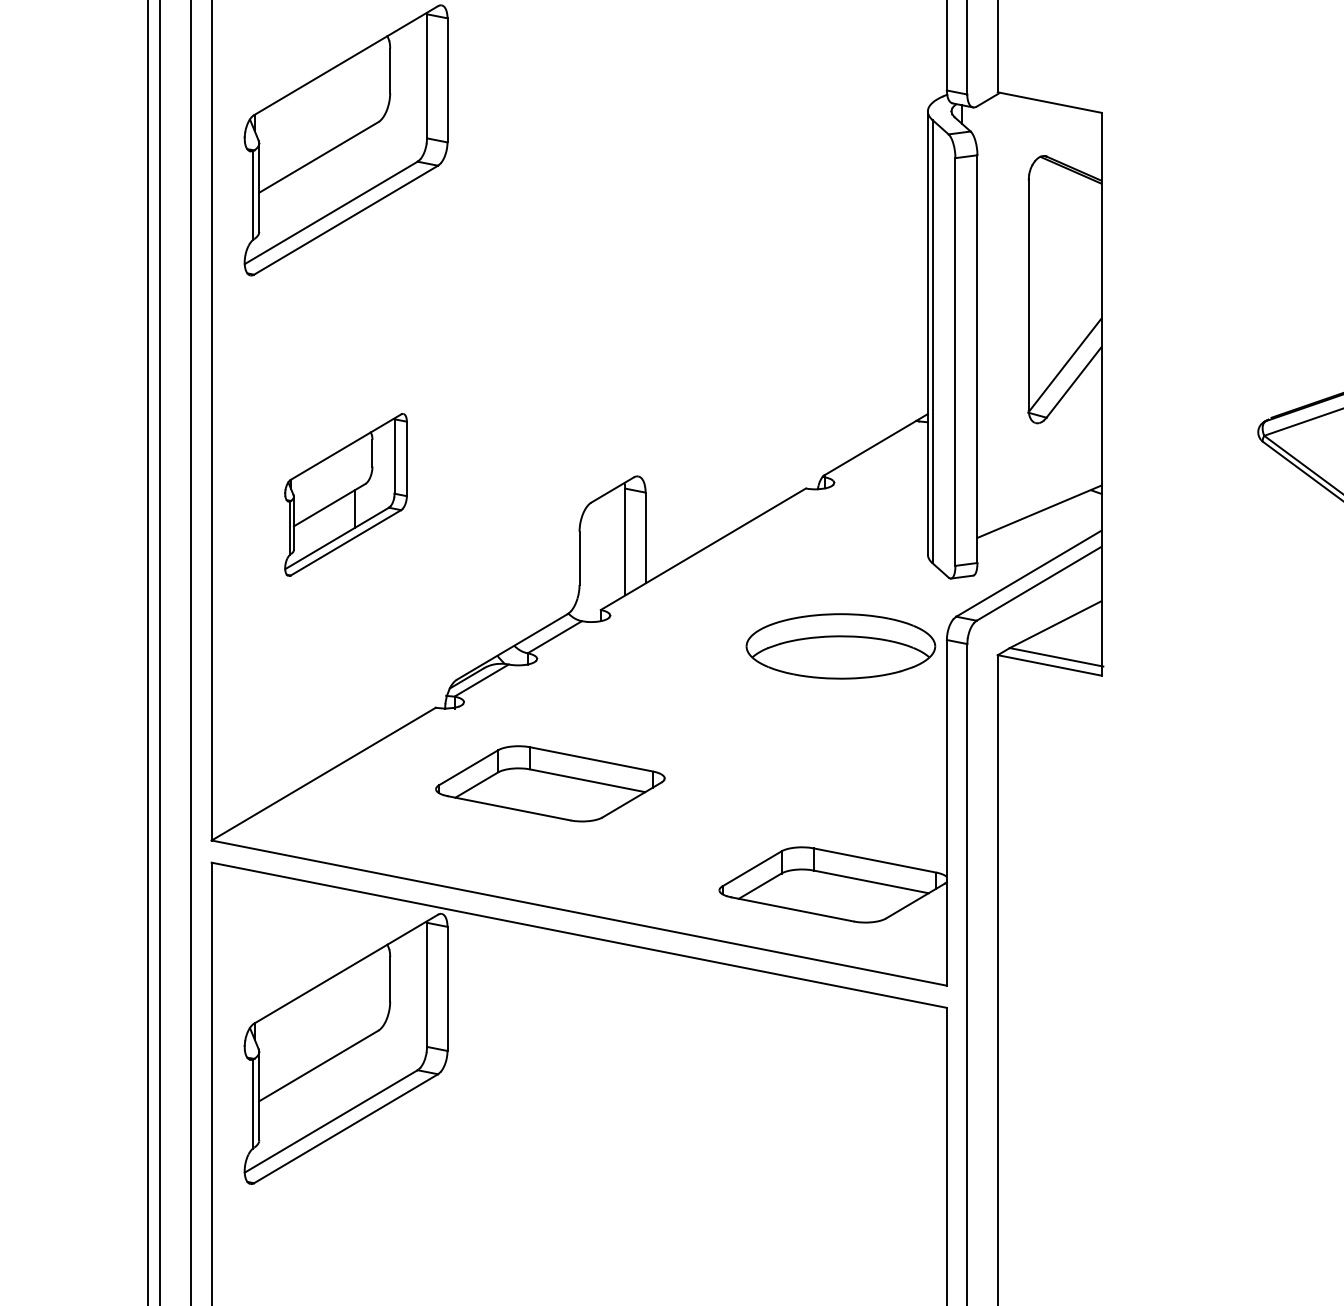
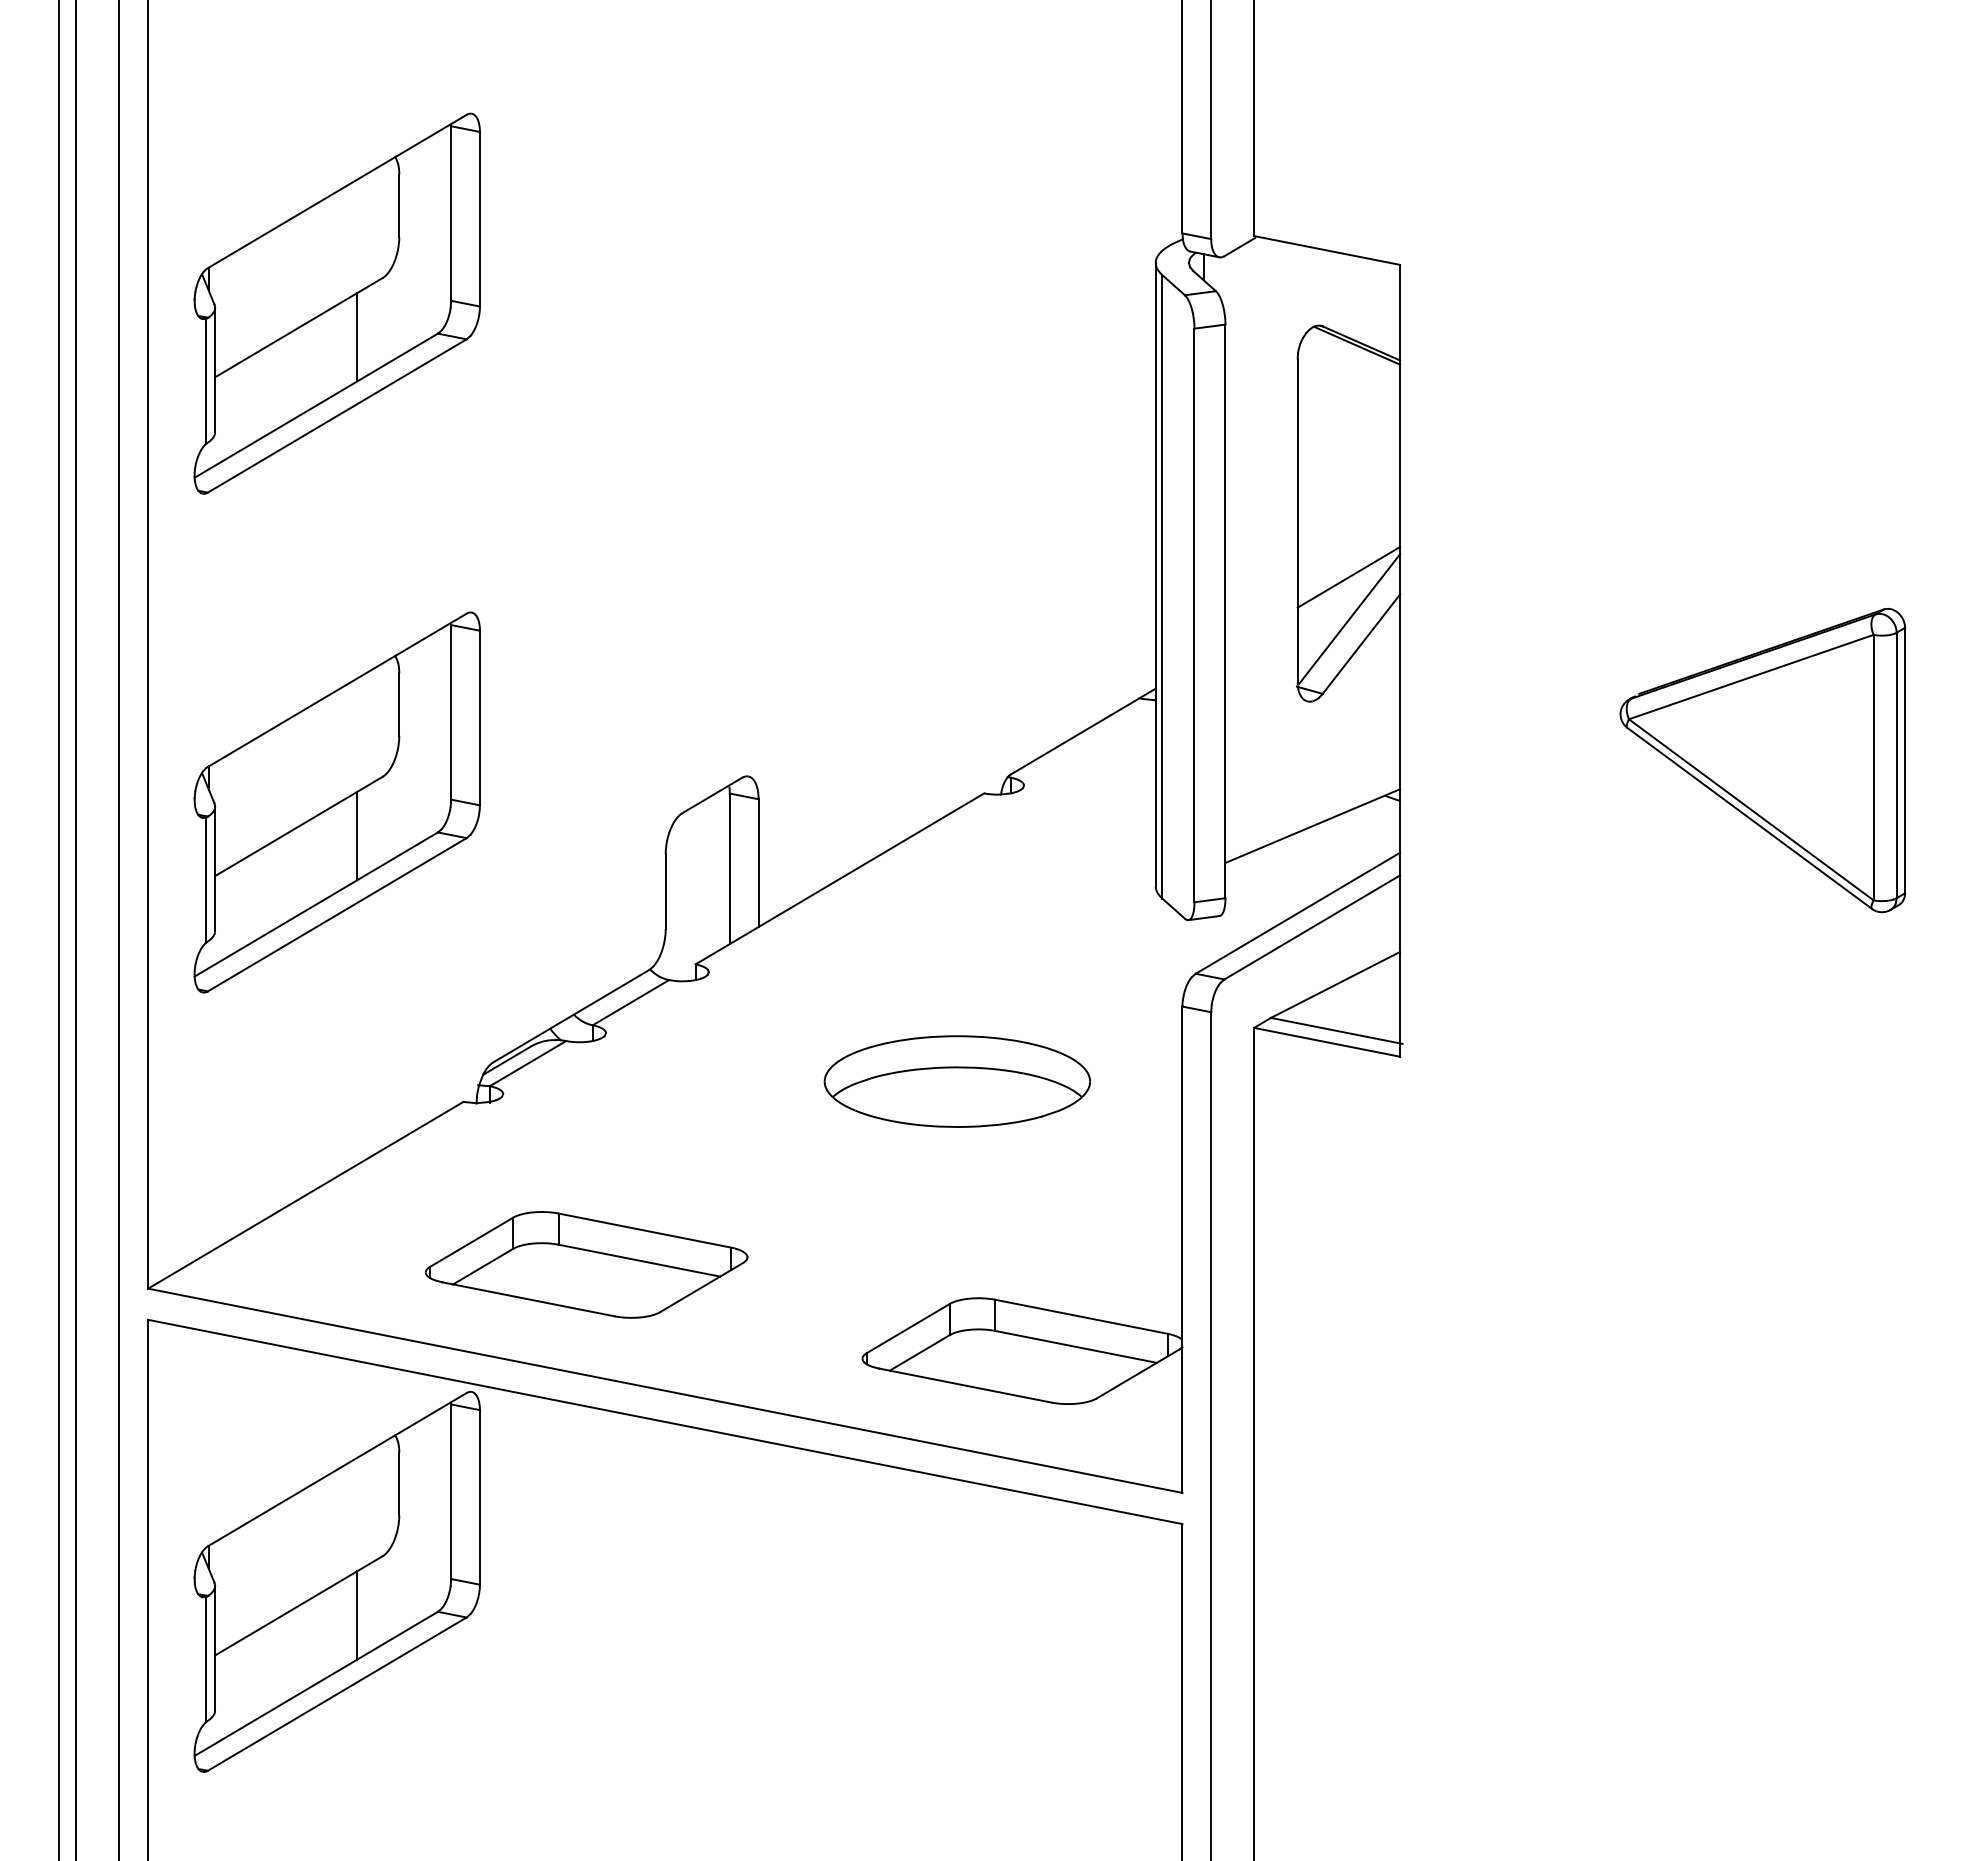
line: (360, 164) -> (357, 337), added
line: (1064, 335) -> (1348, 577), added
part: (345, 494) -> (336, 802), size x1.67
part: (840, 646) -> (956, 1081), moved
part: (550, 783) -> (586, 1264), moved
line: (360, 1072) -> (357, 1615), added

